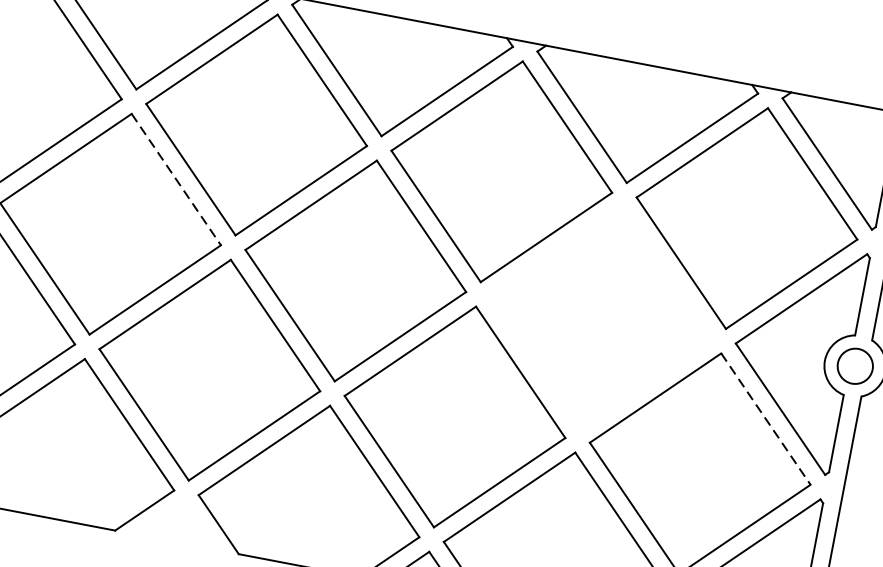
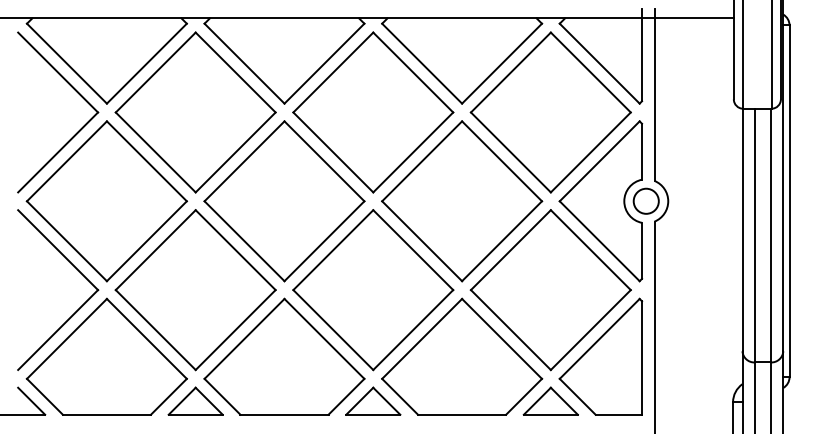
line: (175, 179) -> (146, 161), dashed -> solid
part: (601, 318) -> (462, 201), added
line: (765, 419) -> (590, 250), dashed -> solid
part: (180, 522) -> (195, 400), added

